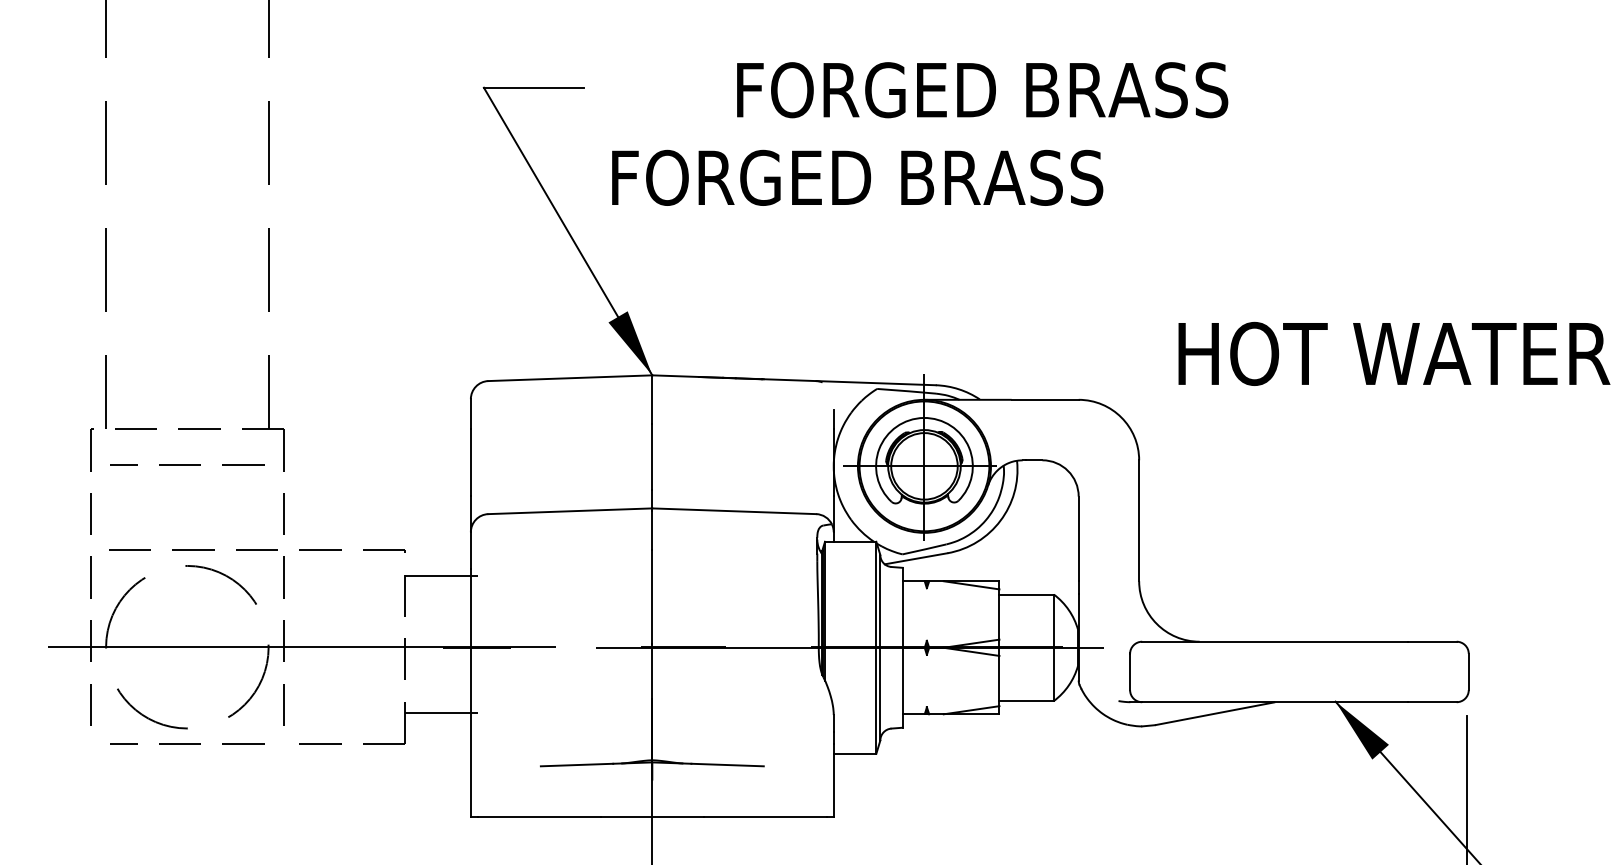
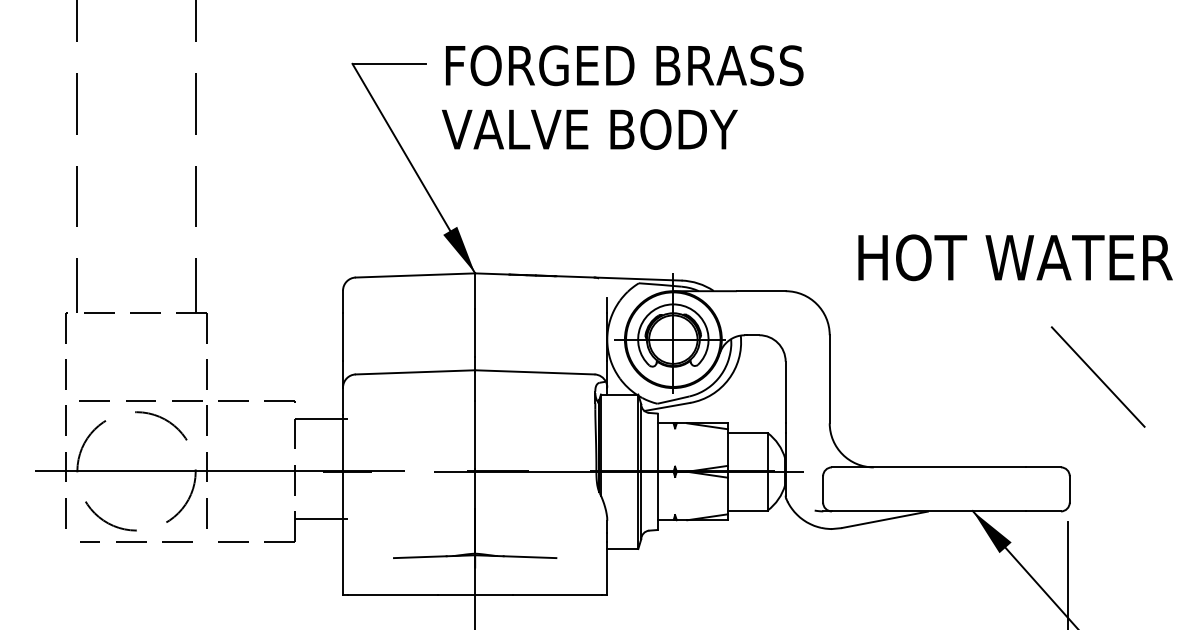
text: (982, 89) -> (624, 65), moved
text: (854, 177) -> (622, 129), FORGED BRASS -> VALVE BODY
line: (187, 464) -> (136, 338), removed
line: (1506, 516) -> (1097, 376), added

